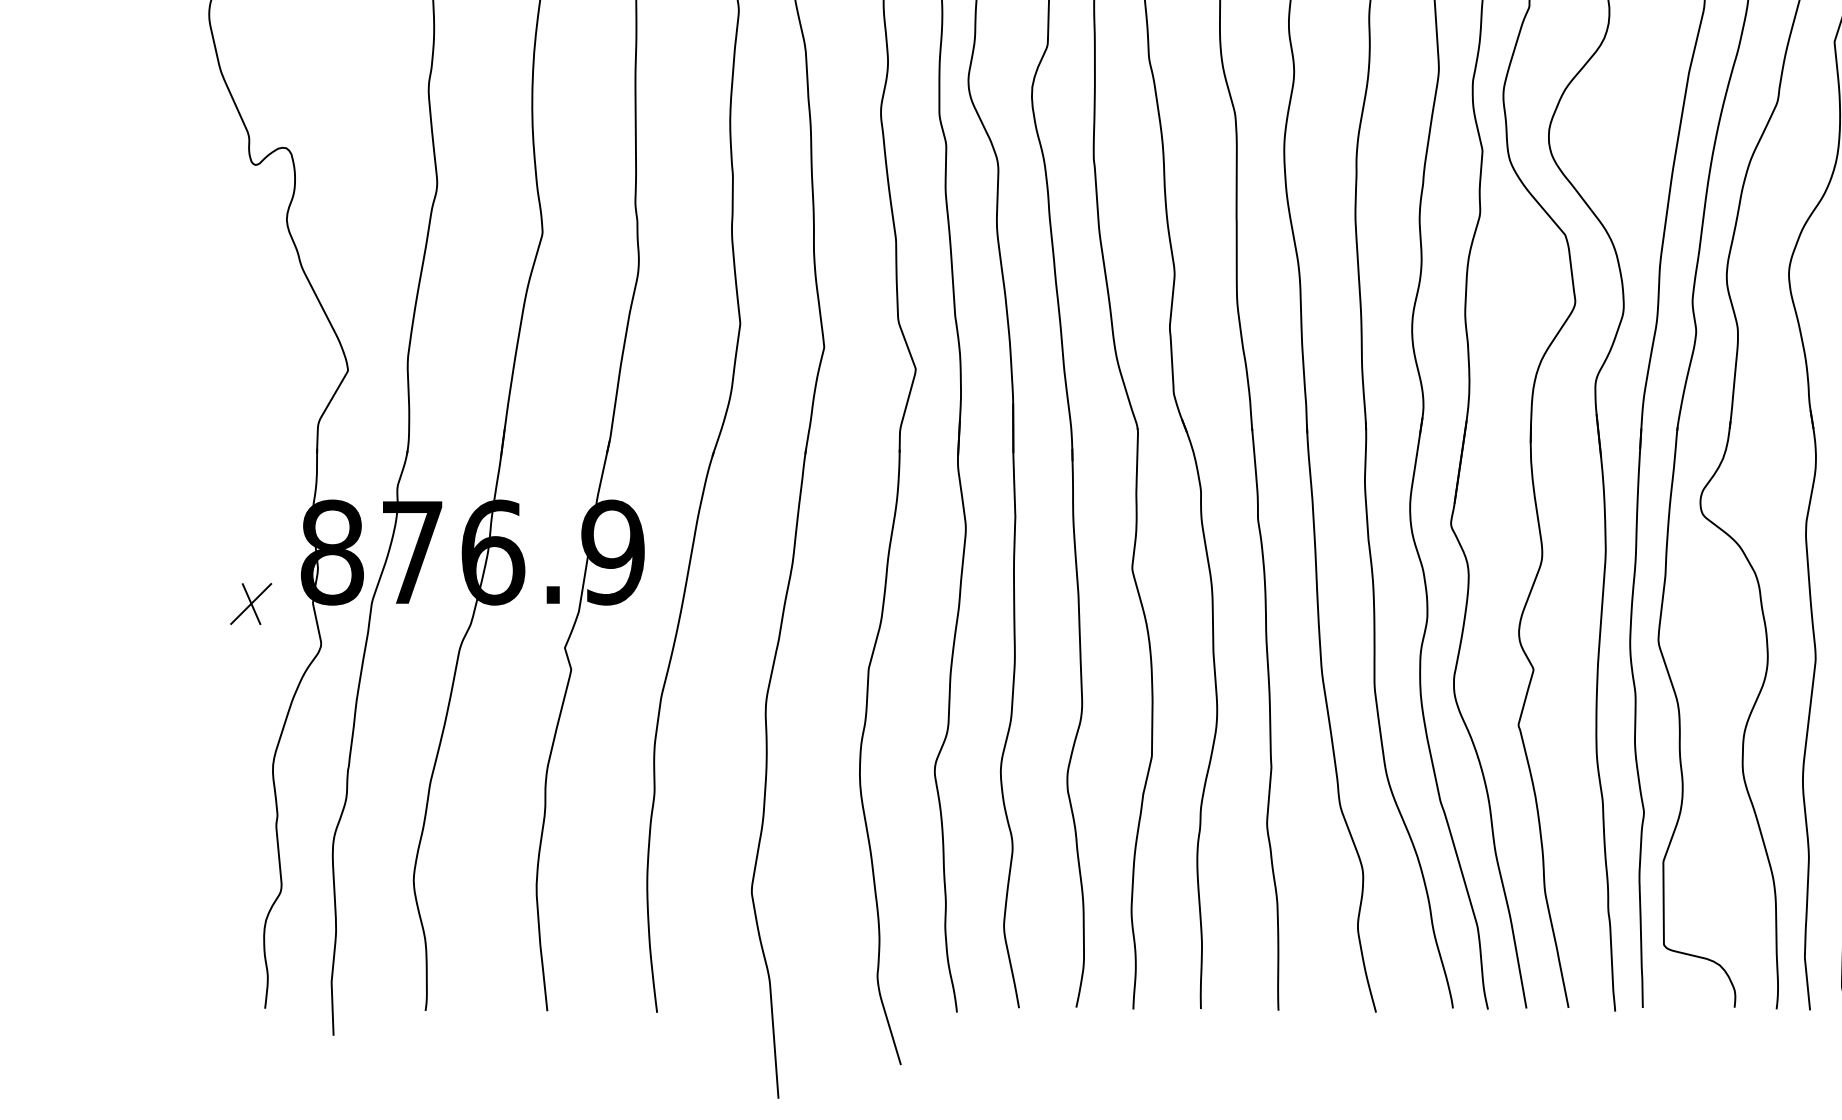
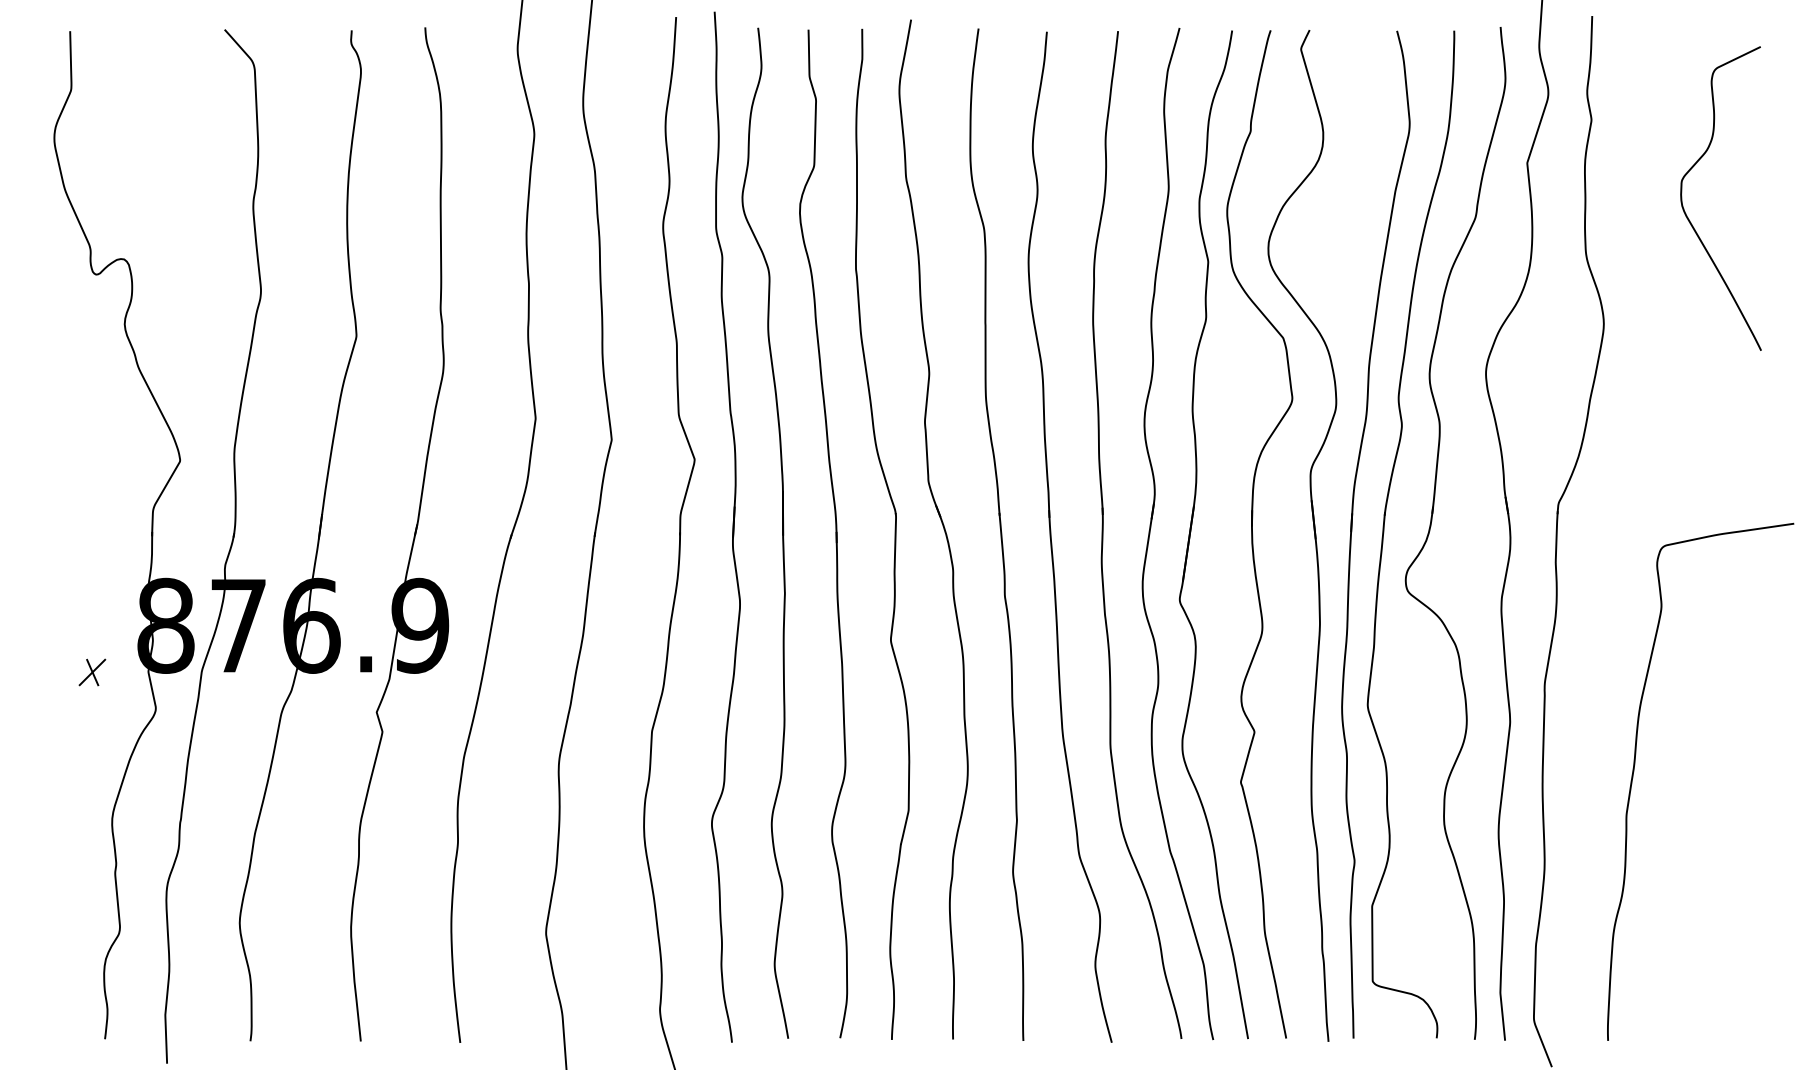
part: (251, 604) -> (92, 672), size x0.7

